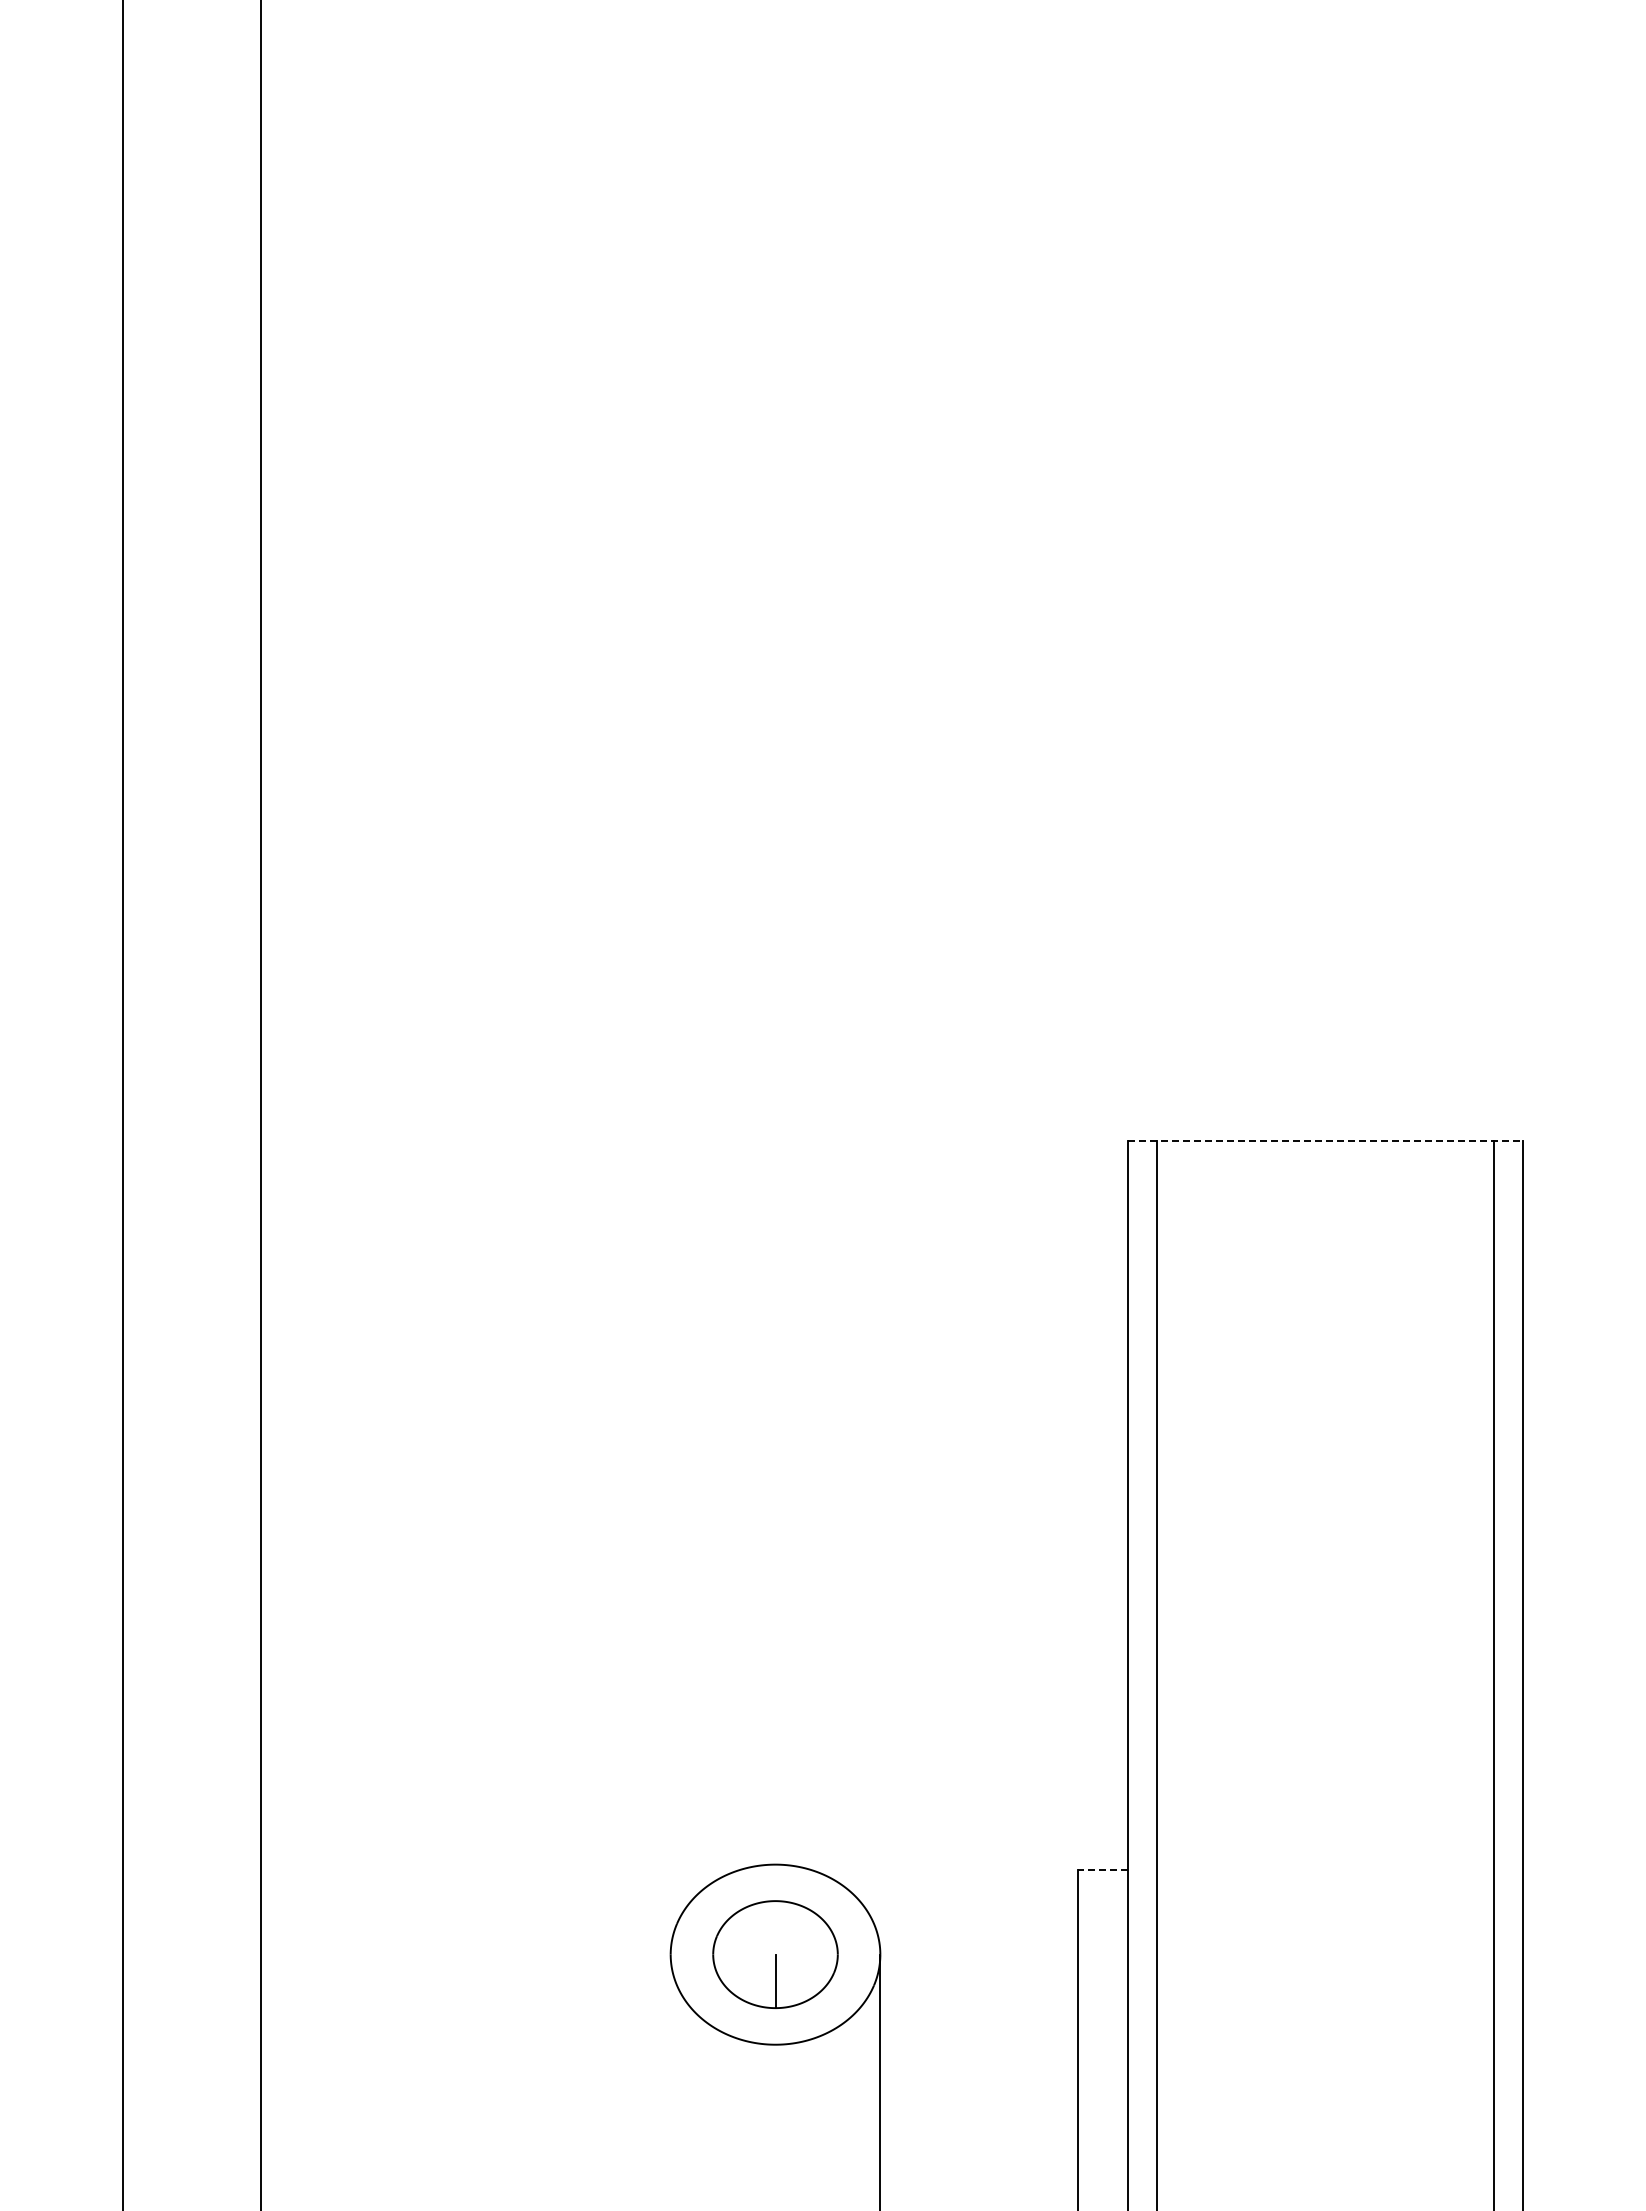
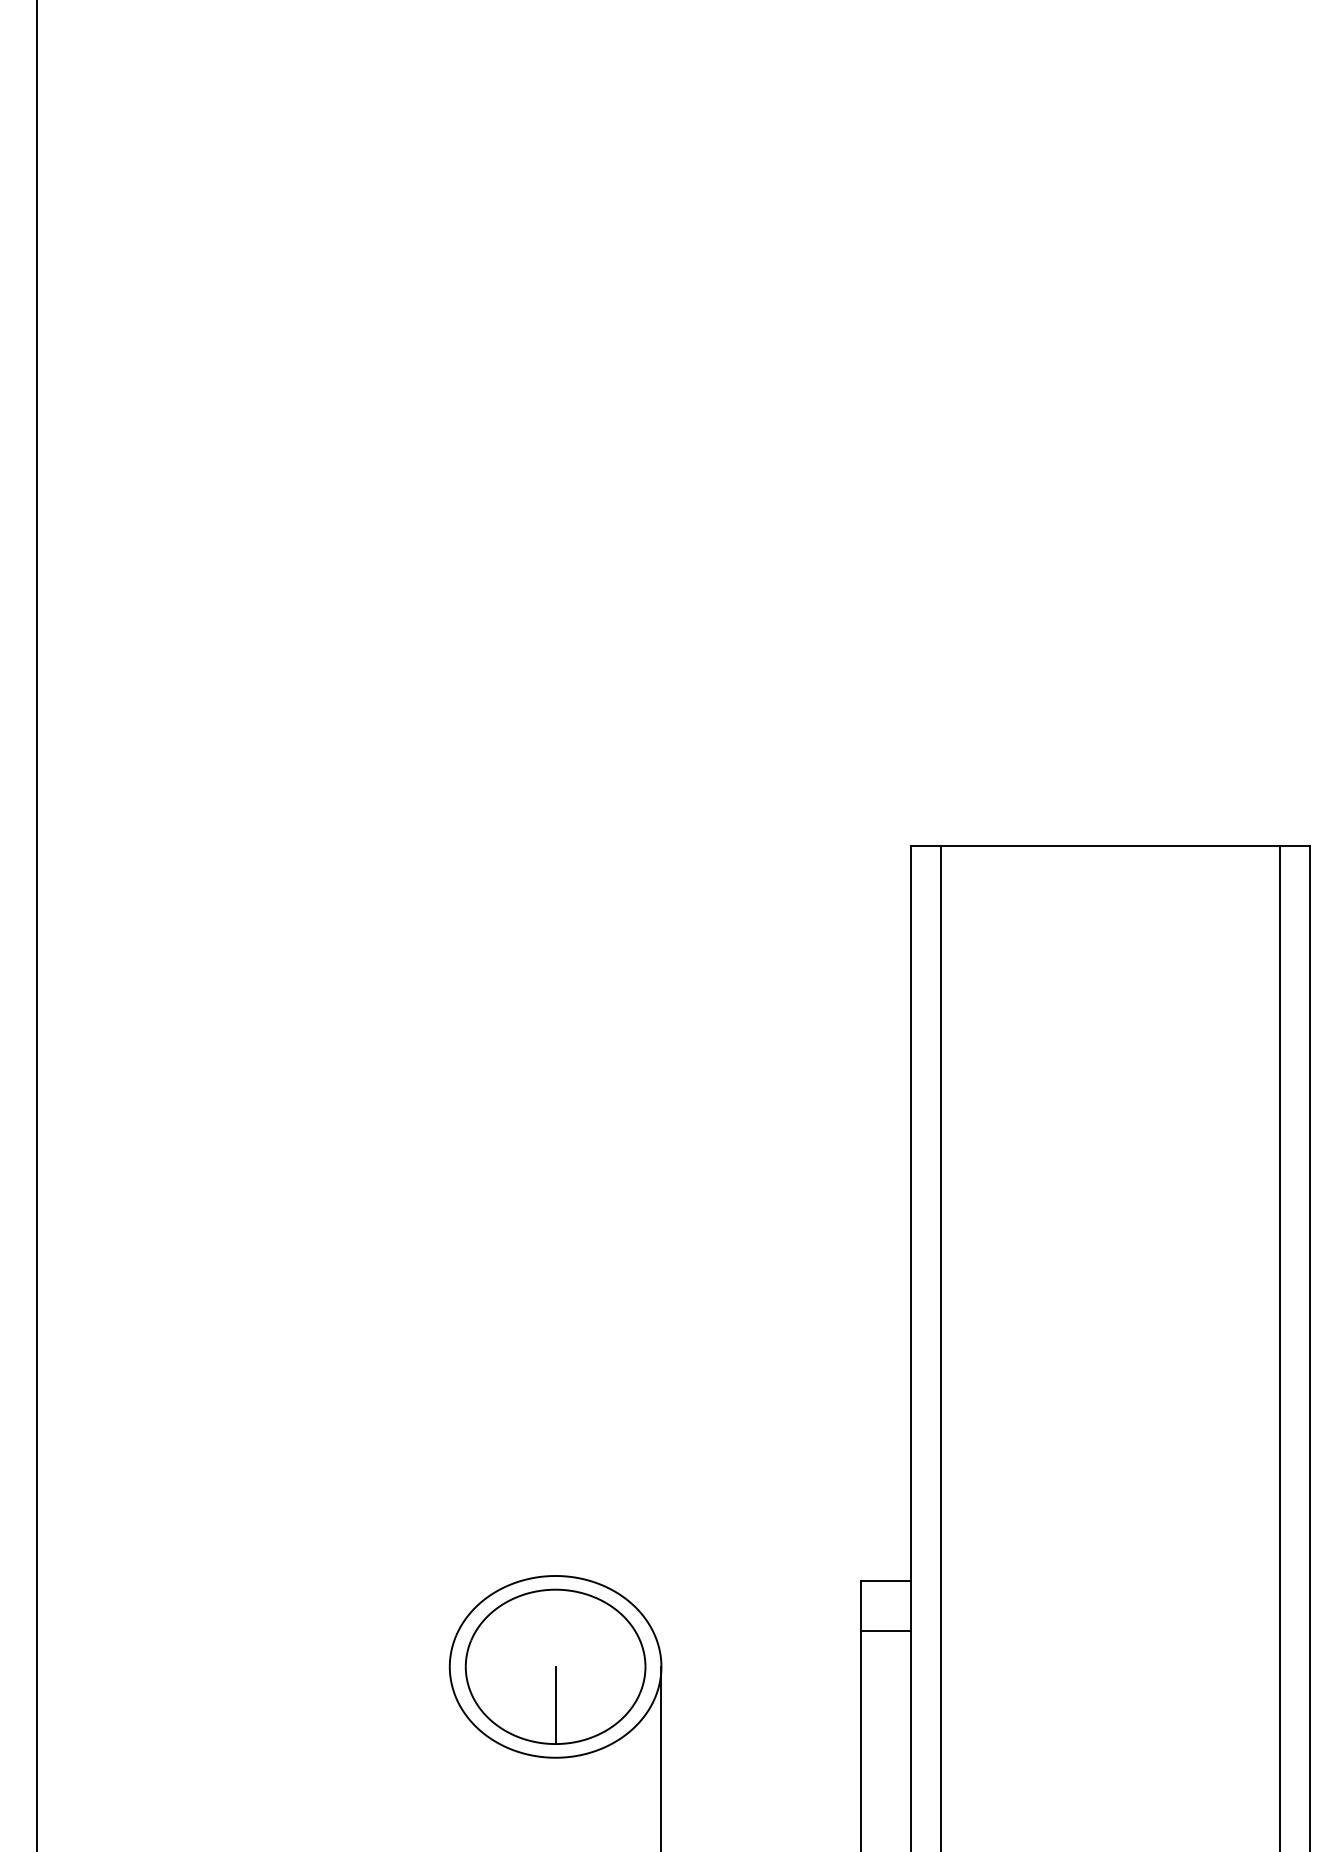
line: (1325, 1141) -> (1110, 846), dashed -> solid
line: (1102, 1869) -> (885, 1580), dashed -> solid
line: (1102, 1919) -> (885, 1631), added
part: (775, 1954) -> (555, 1666), size x1.43

